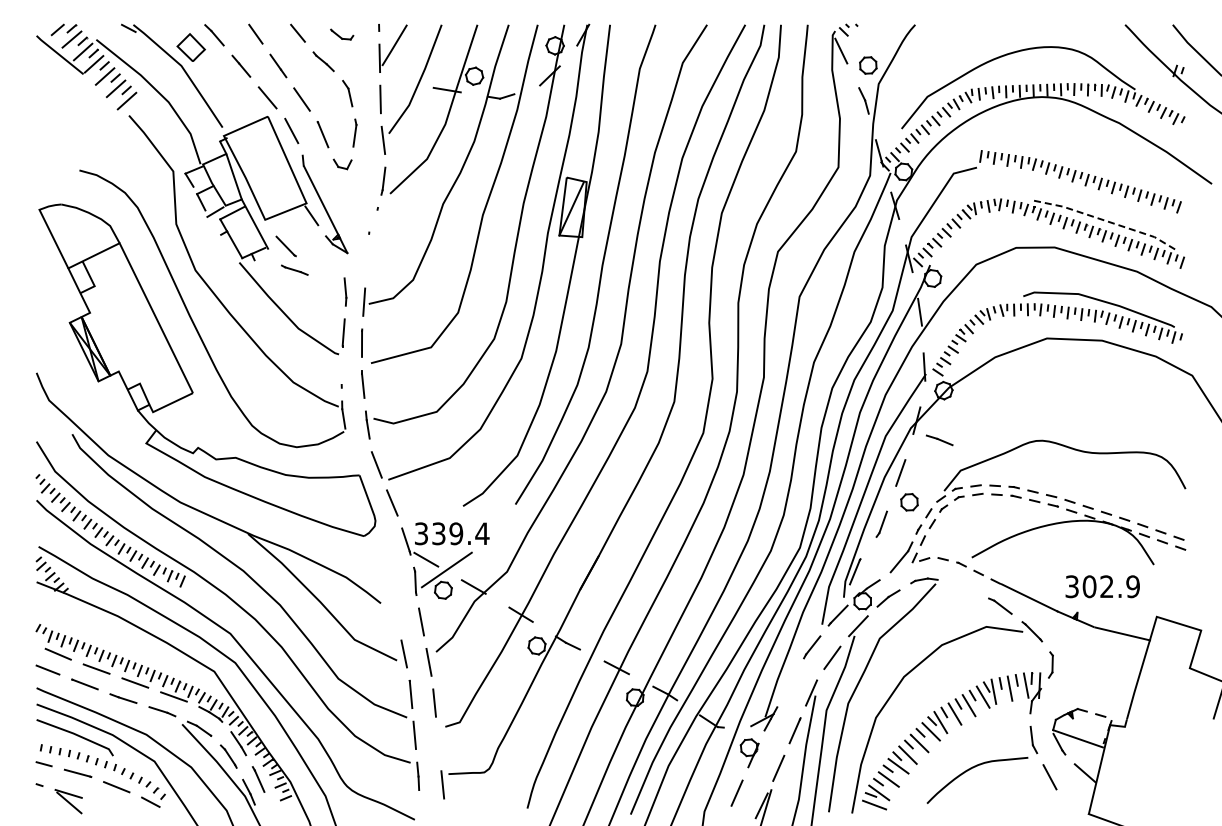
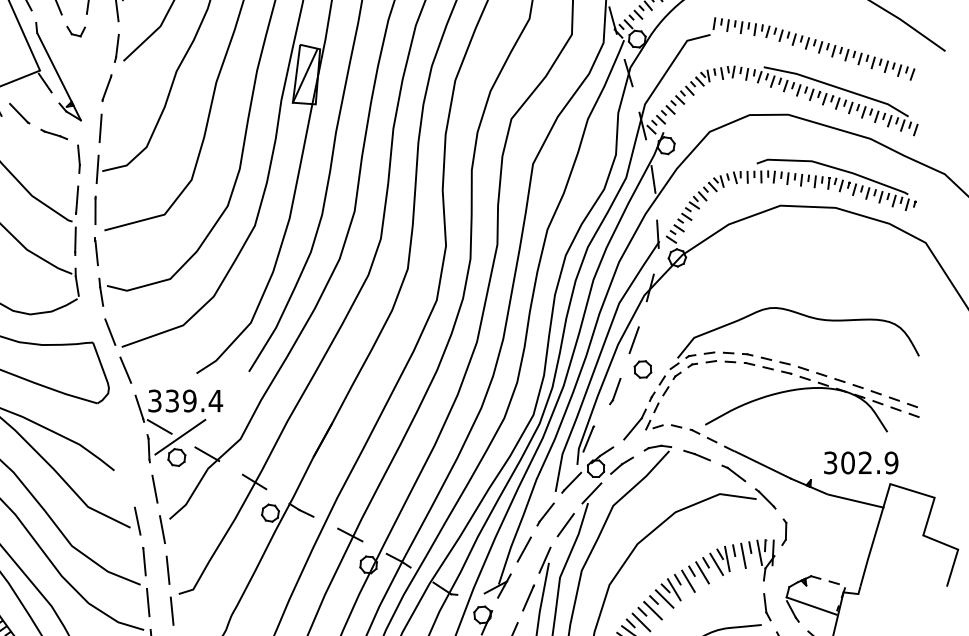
line: (373, 220) -> (106, 87), added
line: (1103, 220) -> (836, 87), dashed -> solid
line: (367, 260) -> (100, 127), added
line: (294, 269) -> (53, 133), moved
line: (341, 372) -> (74, 239), added
line: (939, 440) -> (696, 455), moved
text: (1102, 586) -> (860, 462), moved
line: (790, 682) -> (523, 549), added
line: (438, 743) -> (171, 610), added

